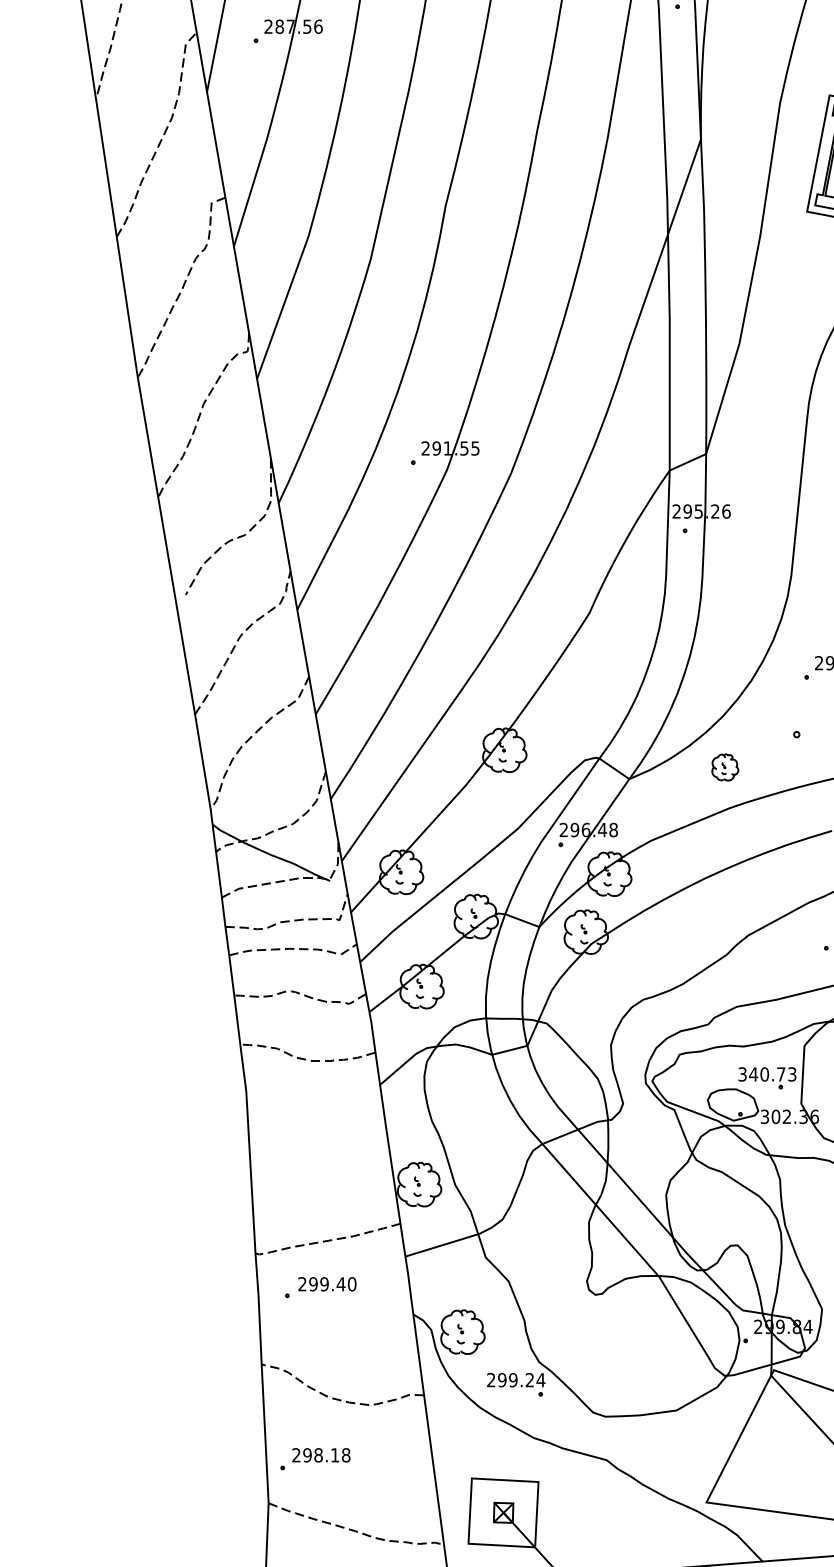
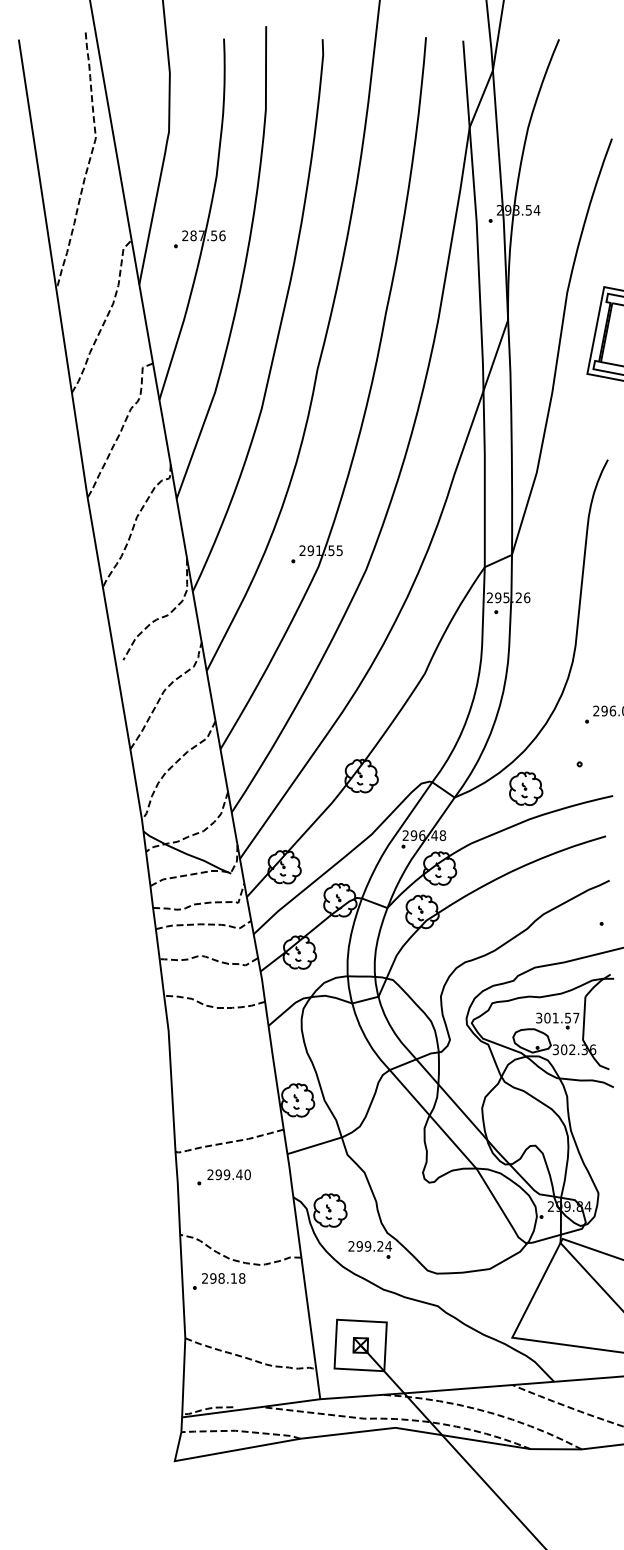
part: (725, 766) -> (526, 788), size x1.67
text: (772, 1073) -> (561, 1017), 340.73 -> 301.57
part: (315, 1459) -> (219, 1281), moved

